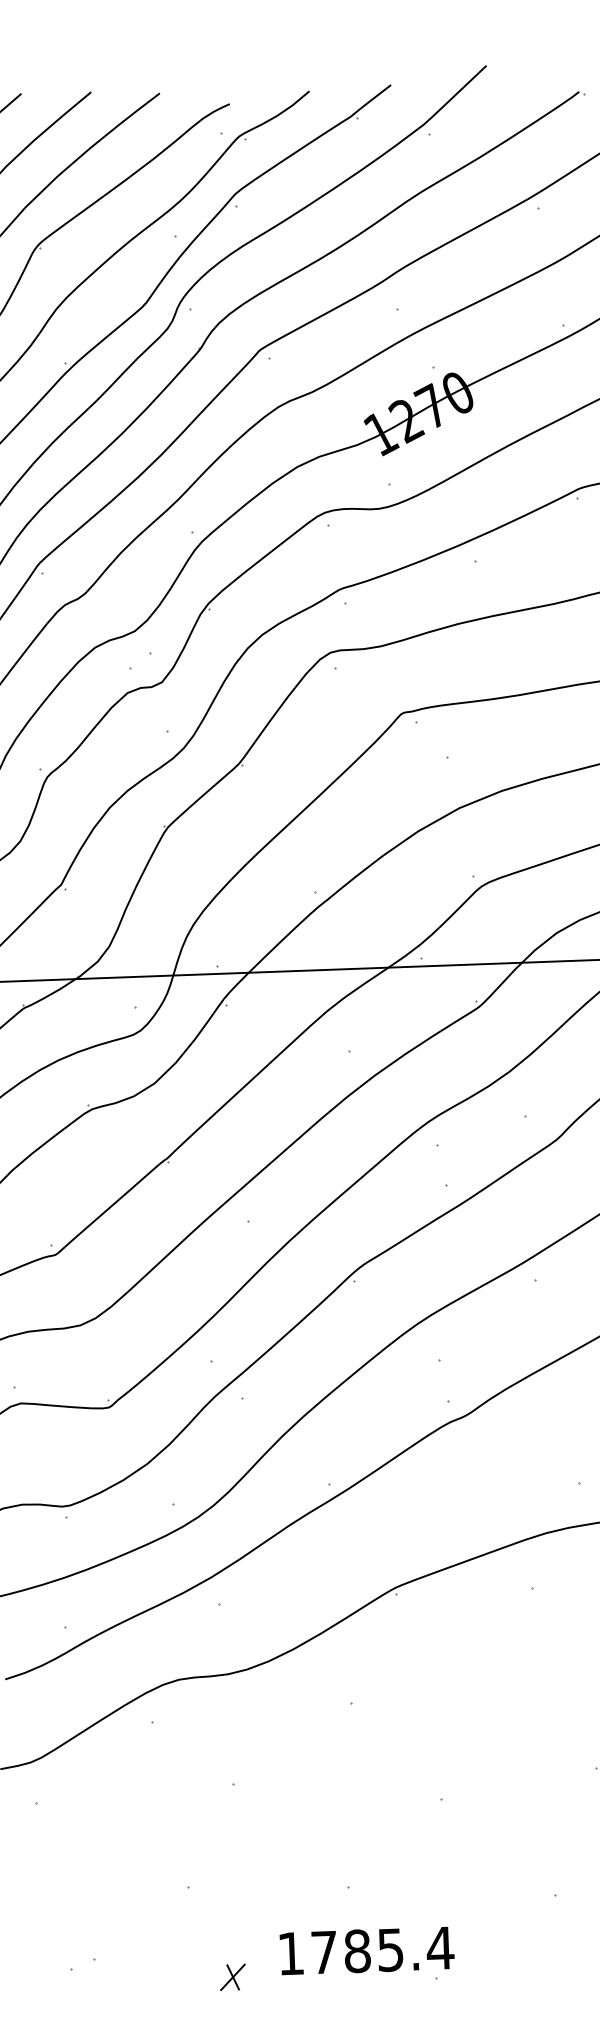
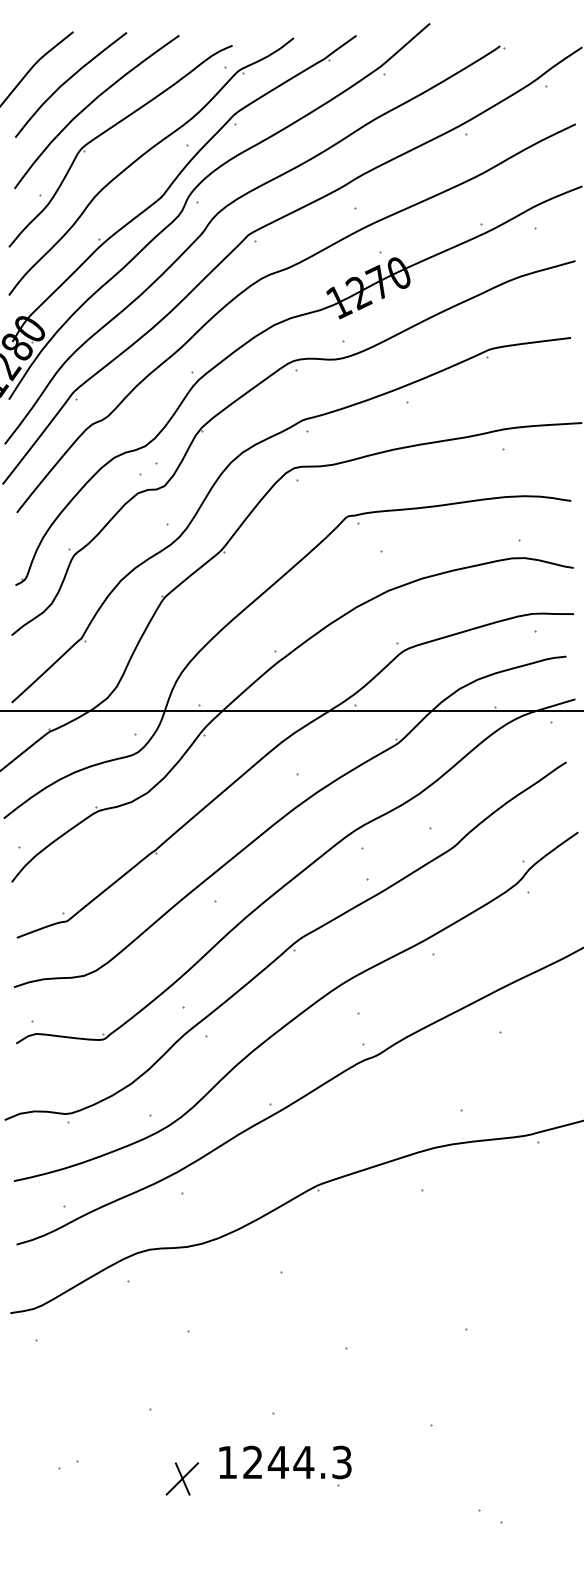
text: (382, 1950) -> (297, 1462), 1785.4 -> 1244.3
part: (233, 1976) -> (182, 1478), size x1.67

